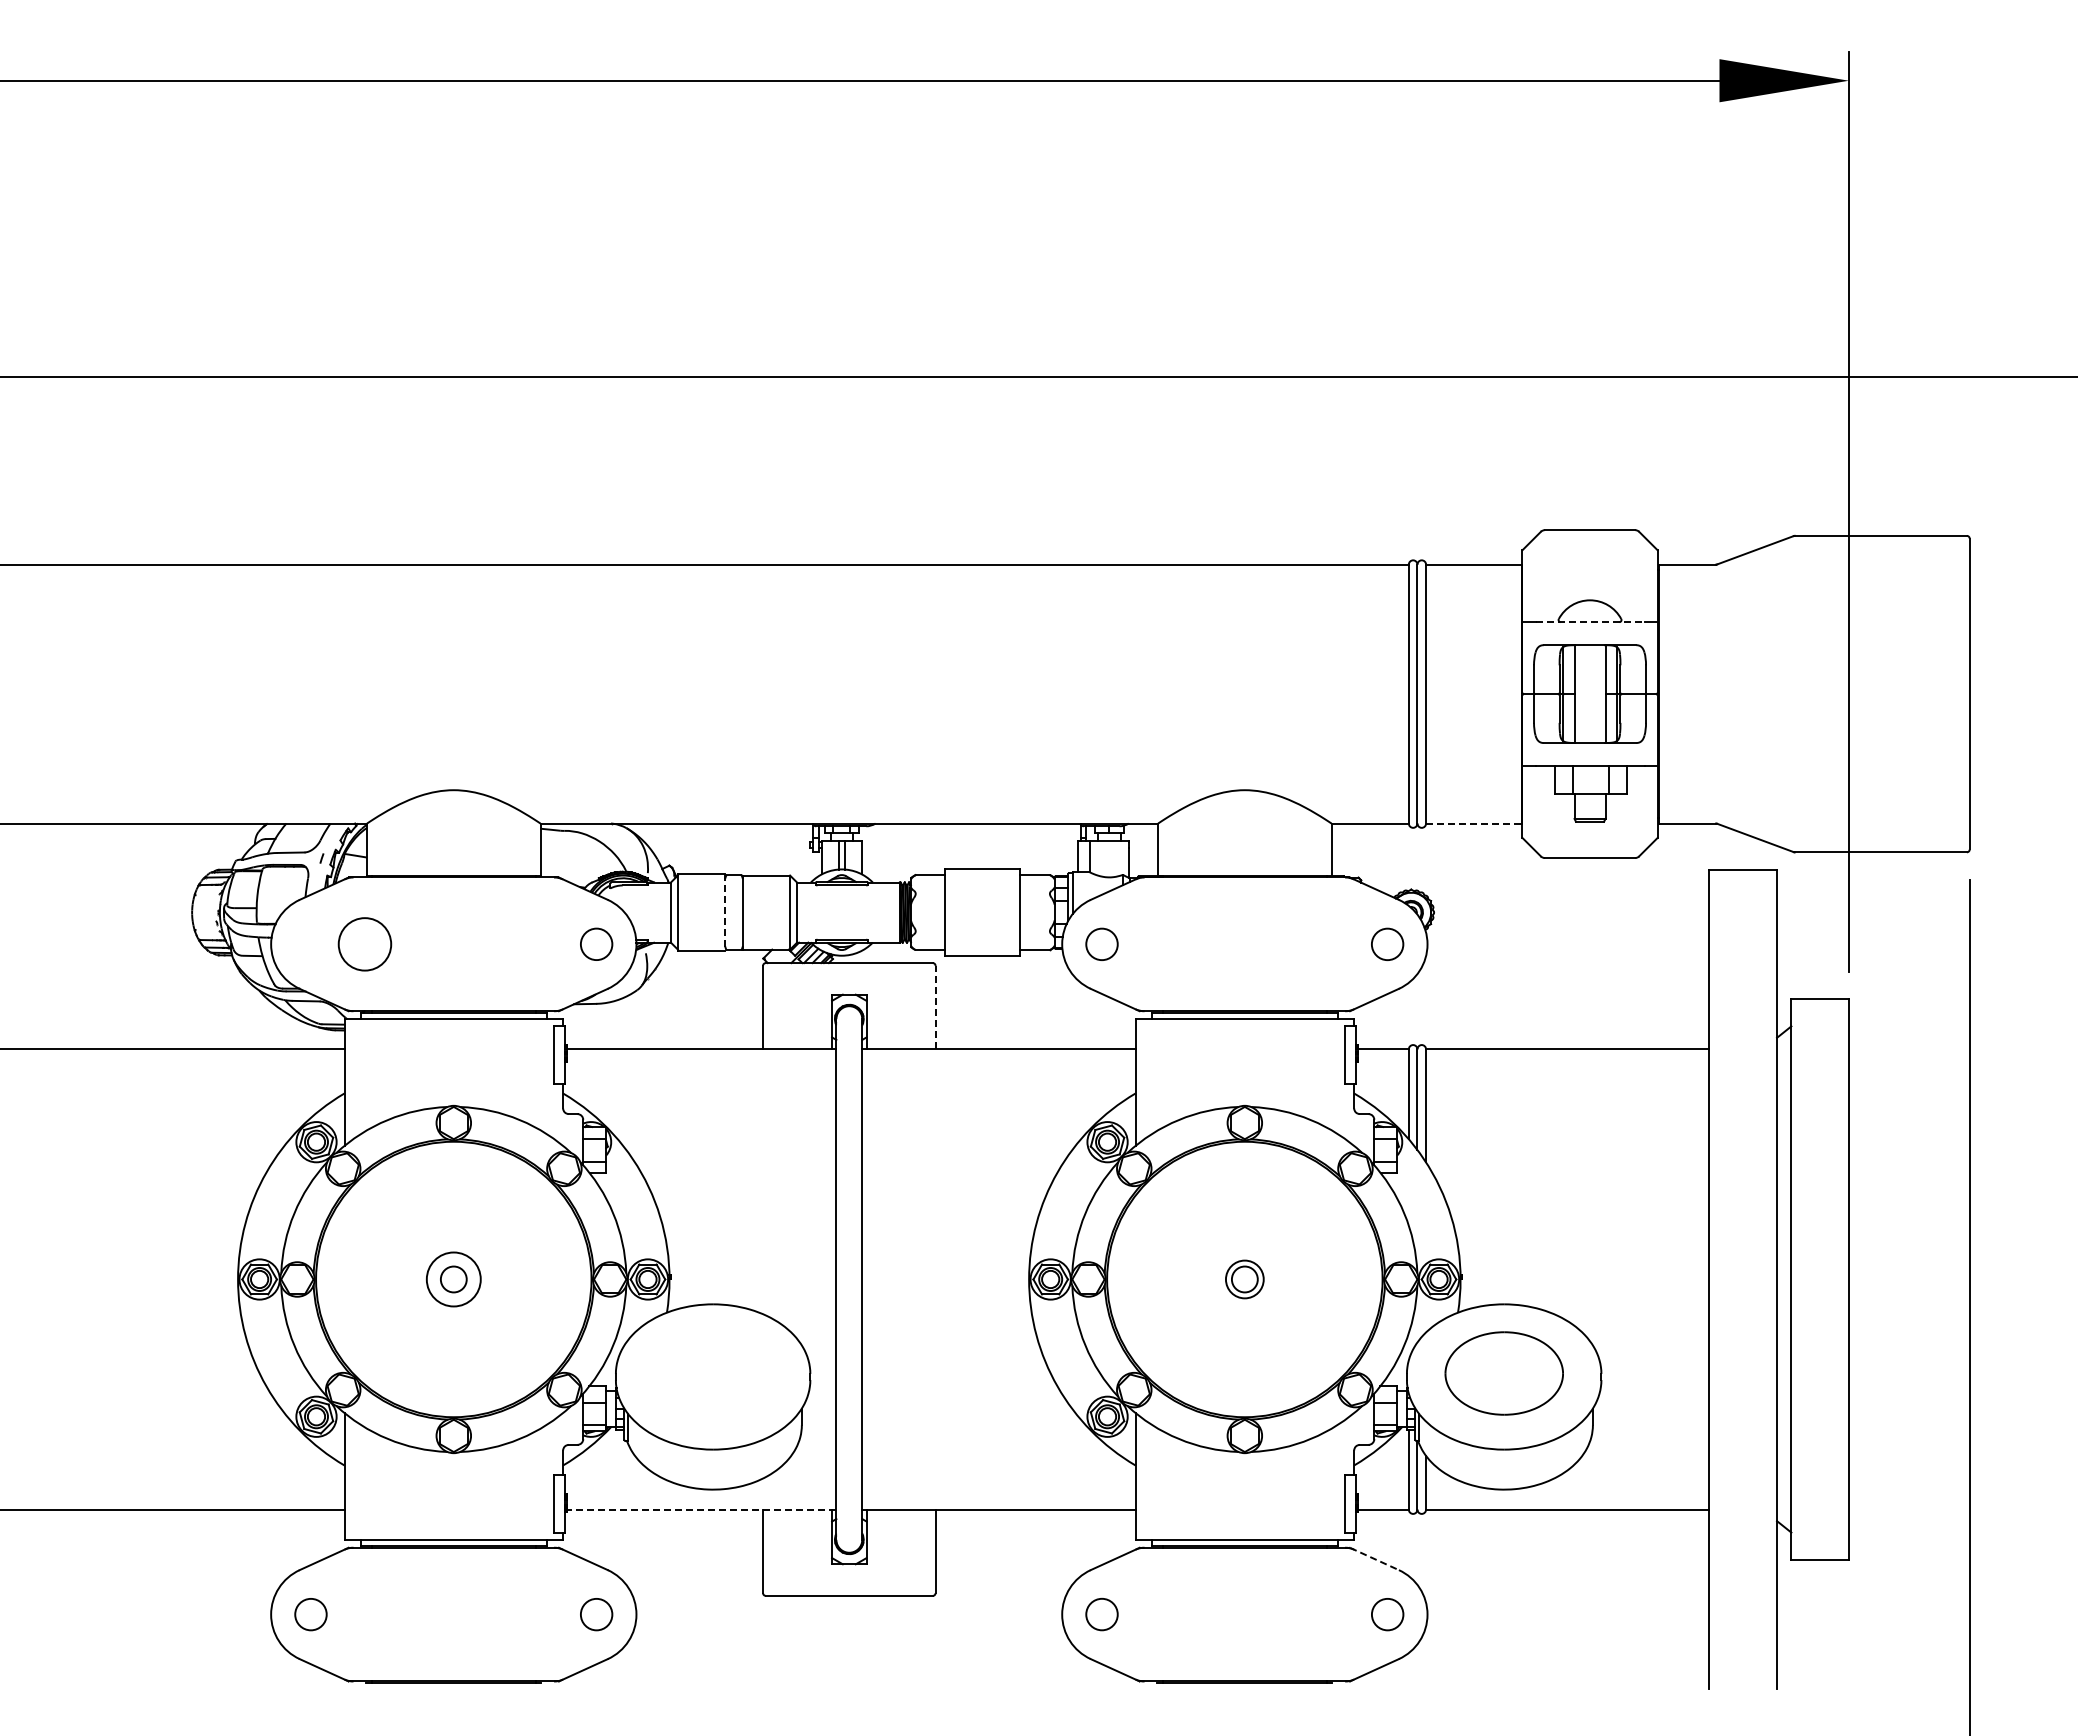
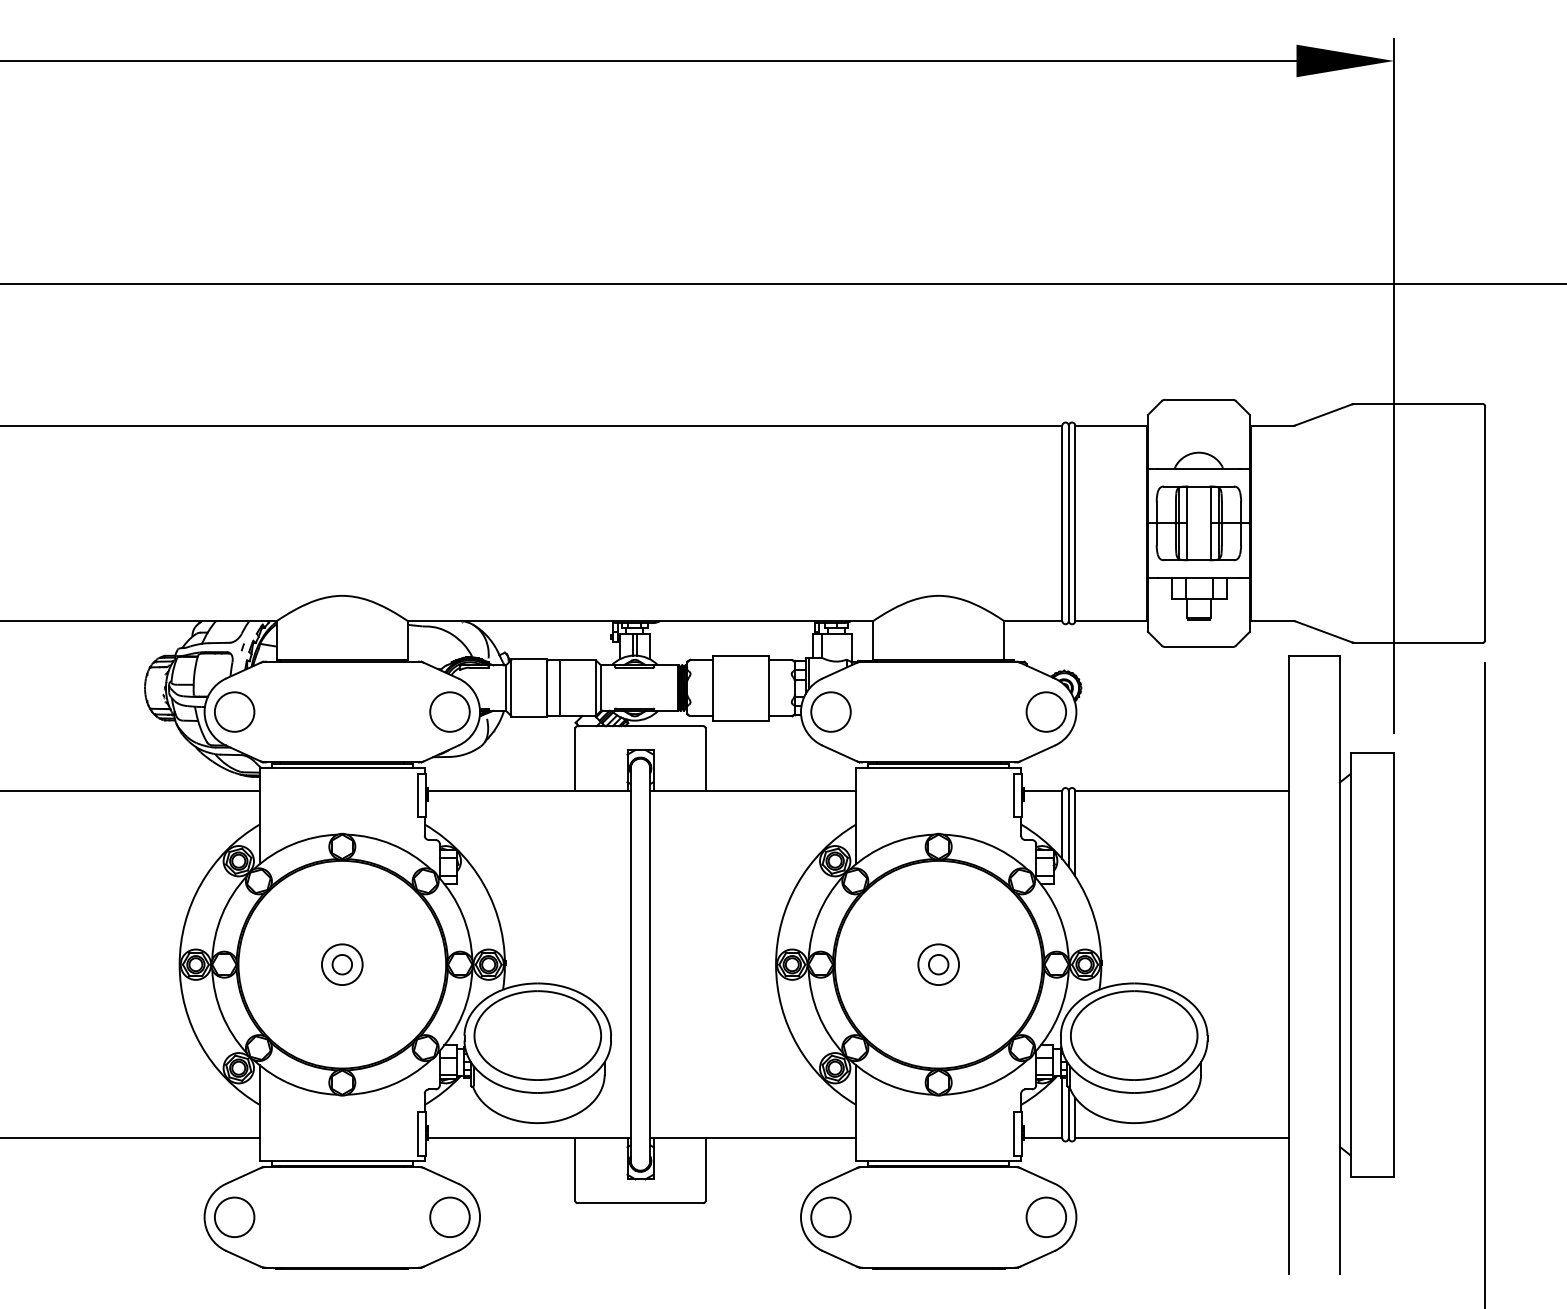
line: (1590, 622) -> (1199, 469), dashed -> solid
line: (1473, 823) -> (1111, 620), dashed -> solid
line: (725, 912) -> (547, 688), dashed -> solid
circle: (364, 944) -> (234, 712), moved
circle: (596, 944) -> (449, 712), size x1.67
circle: (1101, 944) -> (830, 712), size x1.67
circle: (1387, 944) -> (1046, 712), size x1.67
line: (935, 1007) -> (705, 759), dashed -> solid
circle: (1244, 1279) -> (938, 964), size x1.43
part: (712, 1373) -> (537, 1035), added
part: (1504, 1373) -> (1134, 1035), size x1.43
line: (701, 1509) -> (529, 1138), dashed -> solid
line: (1374, 1559) -> (1036, 1175), dashed -> solid
circle: (310, 1614) -> (234, 1217), size x1.67
circle: (596, 1614) -> (449, 1217), size x1.67
circle: (1101, 1614) -> (830, 1217), size x1.67
circle: (1387, 1614) -> (1046, 1217), size x1.67

